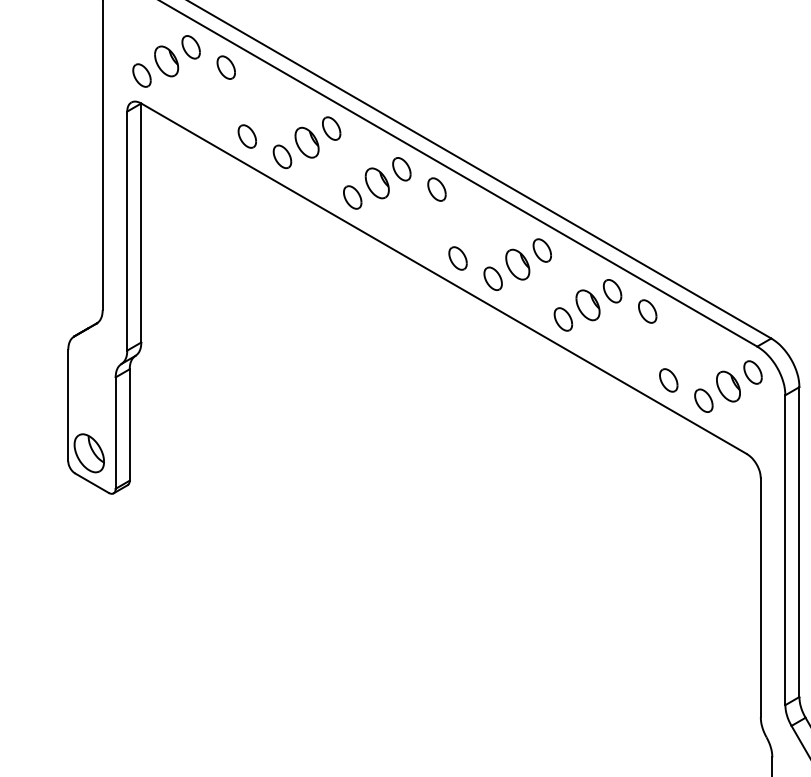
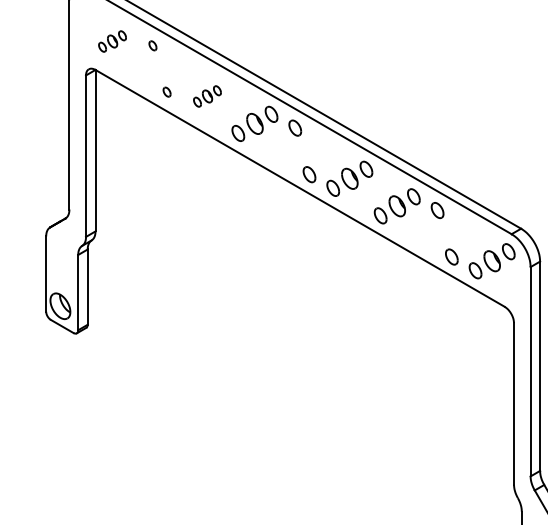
part: (166, 61) -> (112, 41), size x0.6
part: (225, 67) -> (152, 45), size x0.6
part: (246, 135) -> (166, 91), size x0.6
part: (307, 142) -> (207, 96), size x0.6

